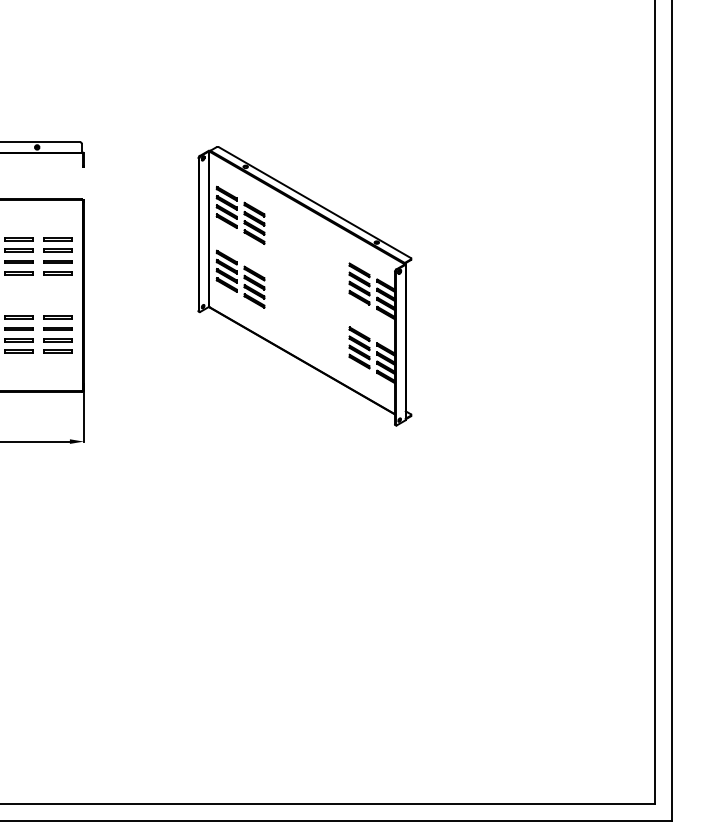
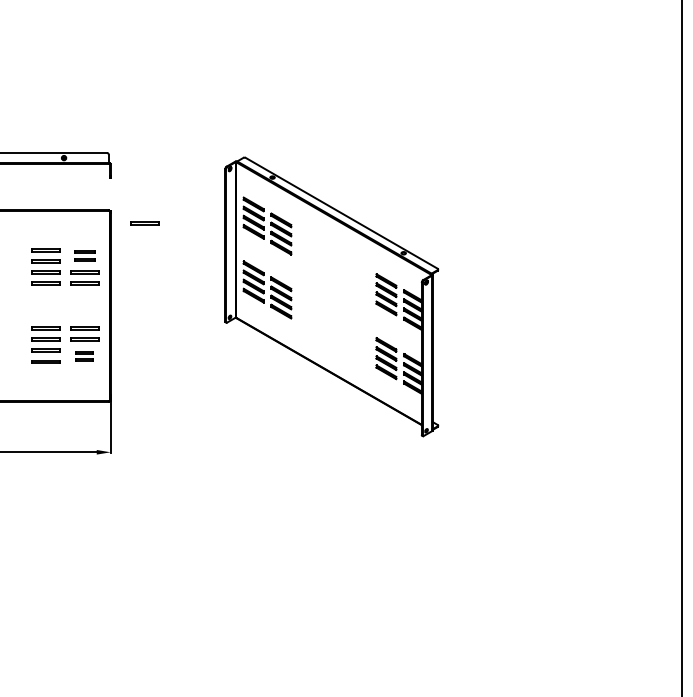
line: (117, 211) -> (144, 222), added
part: (57, 244) -> (84, 255), size x0.7
part: (57, 345) -> (84, 356), size x0.6

